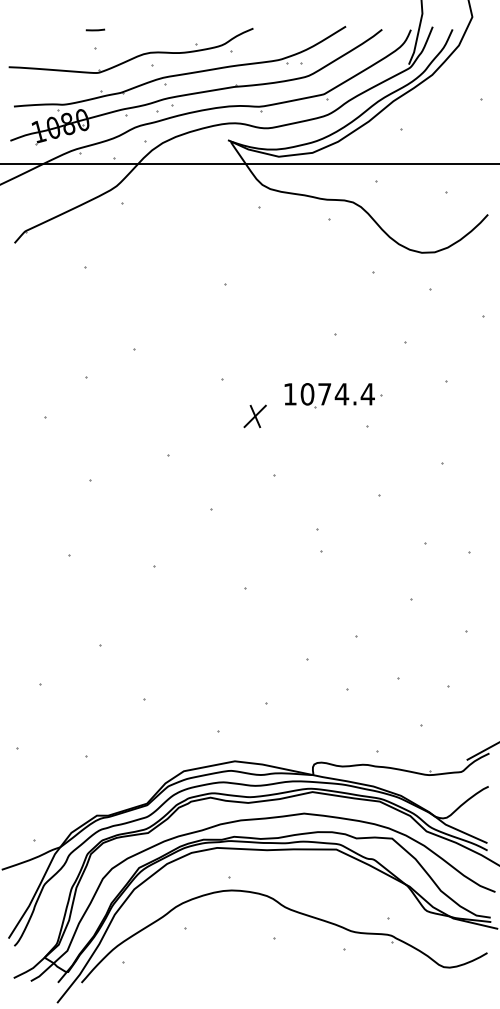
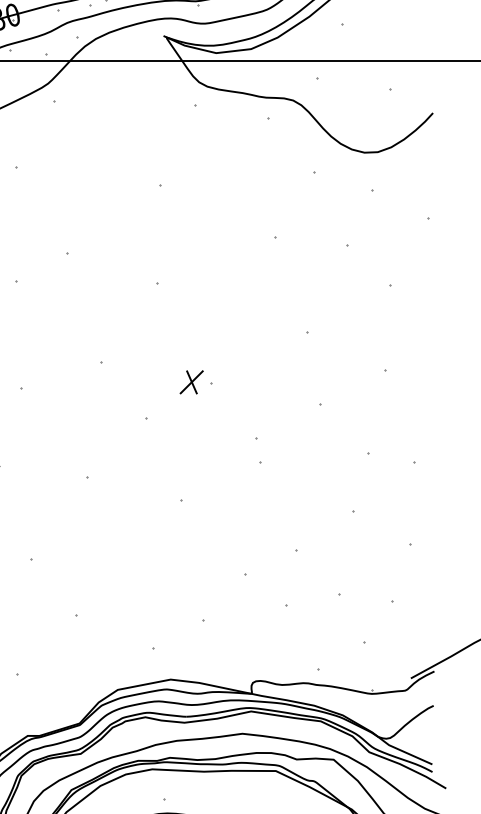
part: (333, 395) -> (272, 300), removed
part: (254, 416) -> (191, 382), moved

